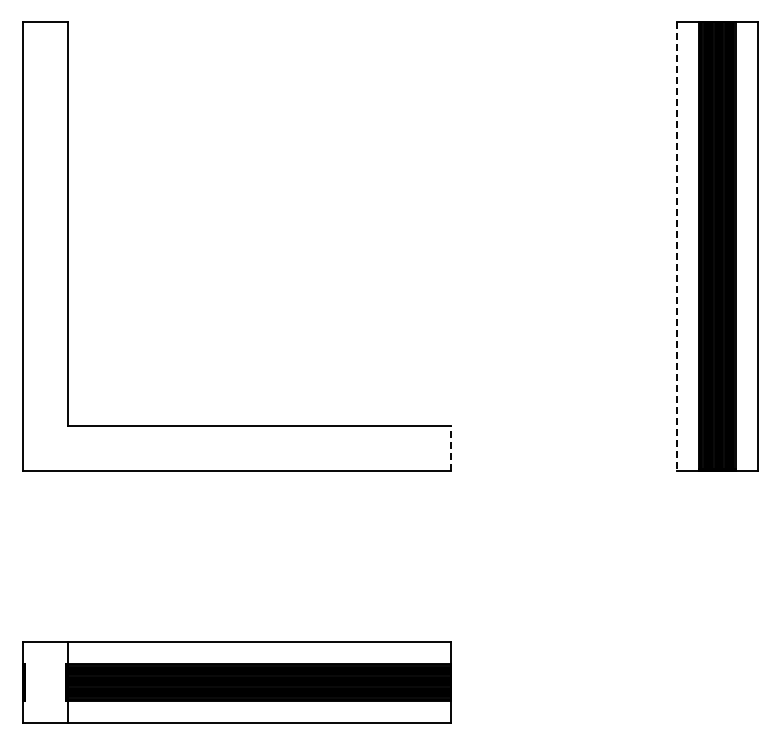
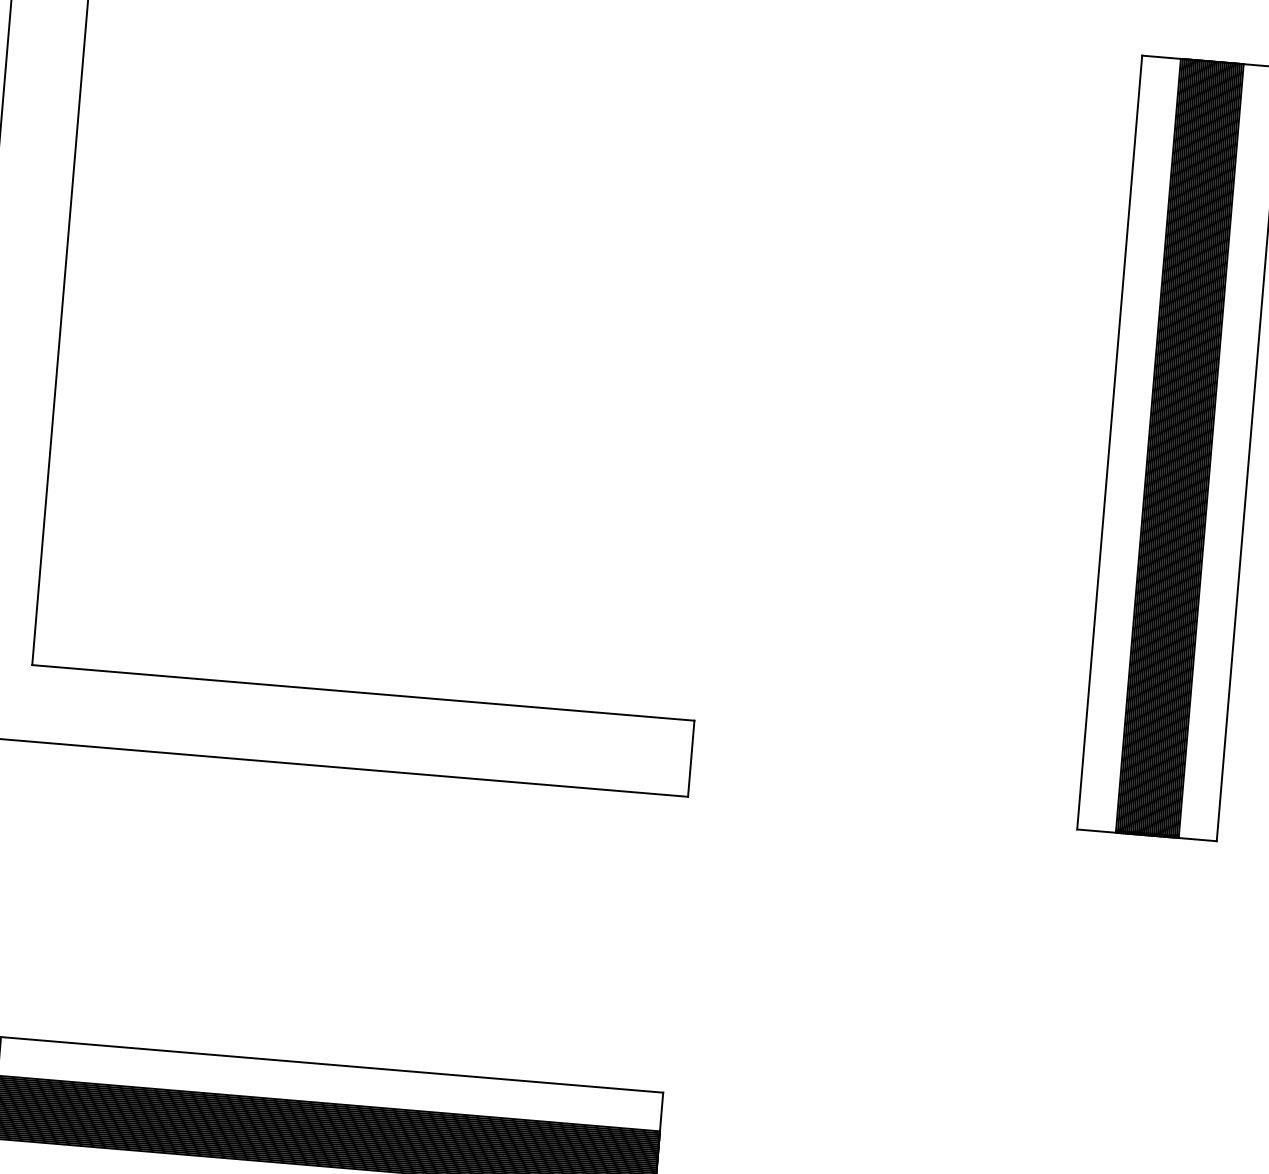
line: (676, 246) -> (1109, 442), dashed -> solid
line: (451, 448) -> (691, 758), dashed -> solid

